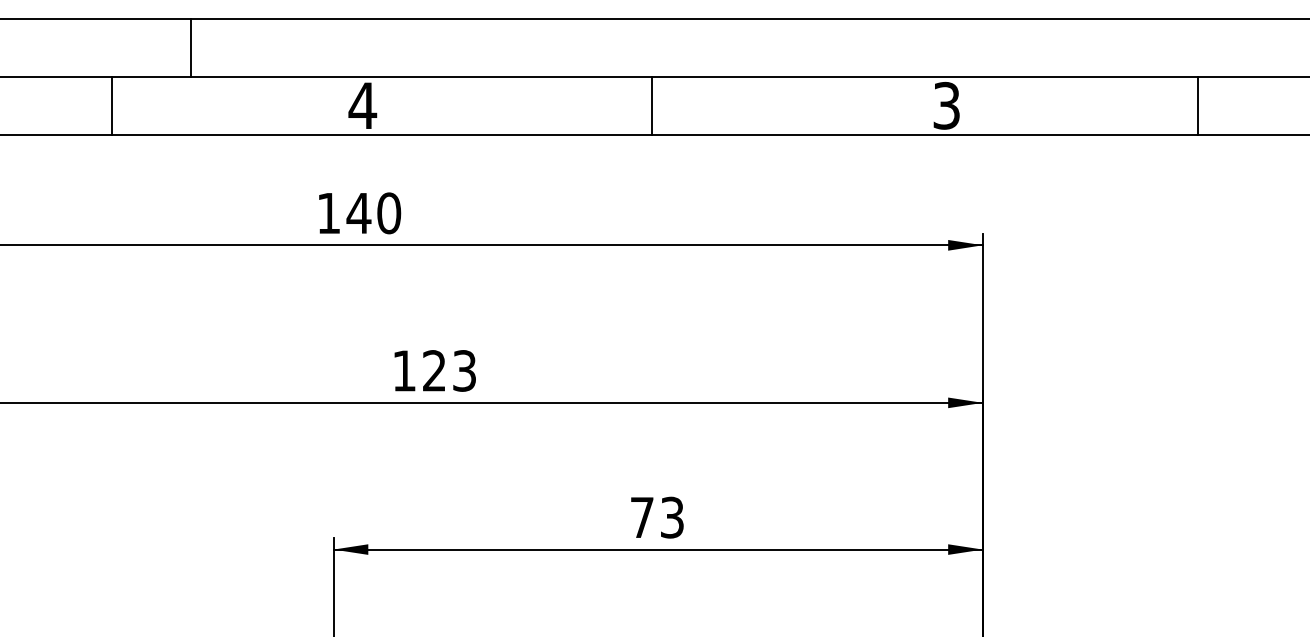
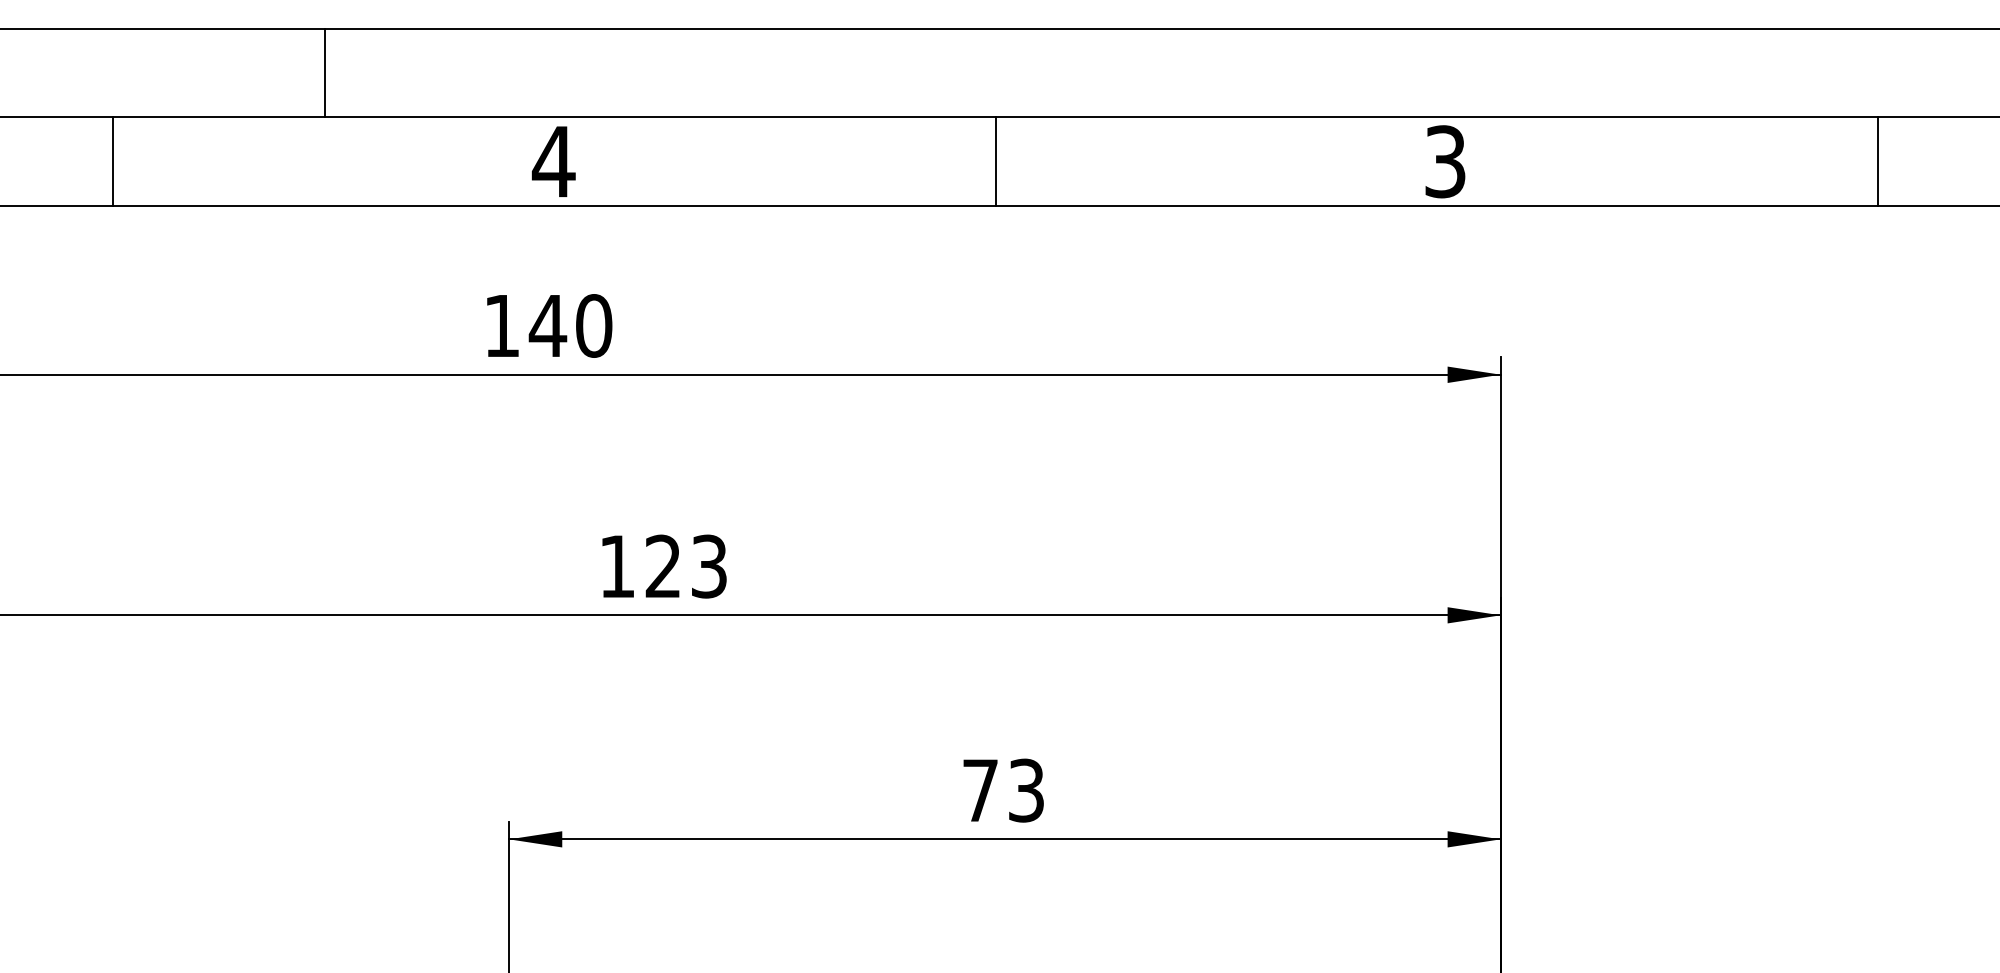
line: (190, 47) -> (324, 72), moved
line: (112, 105) -> (113, 161), moved
line: (1198, 105) -> (1878, 161), moved

